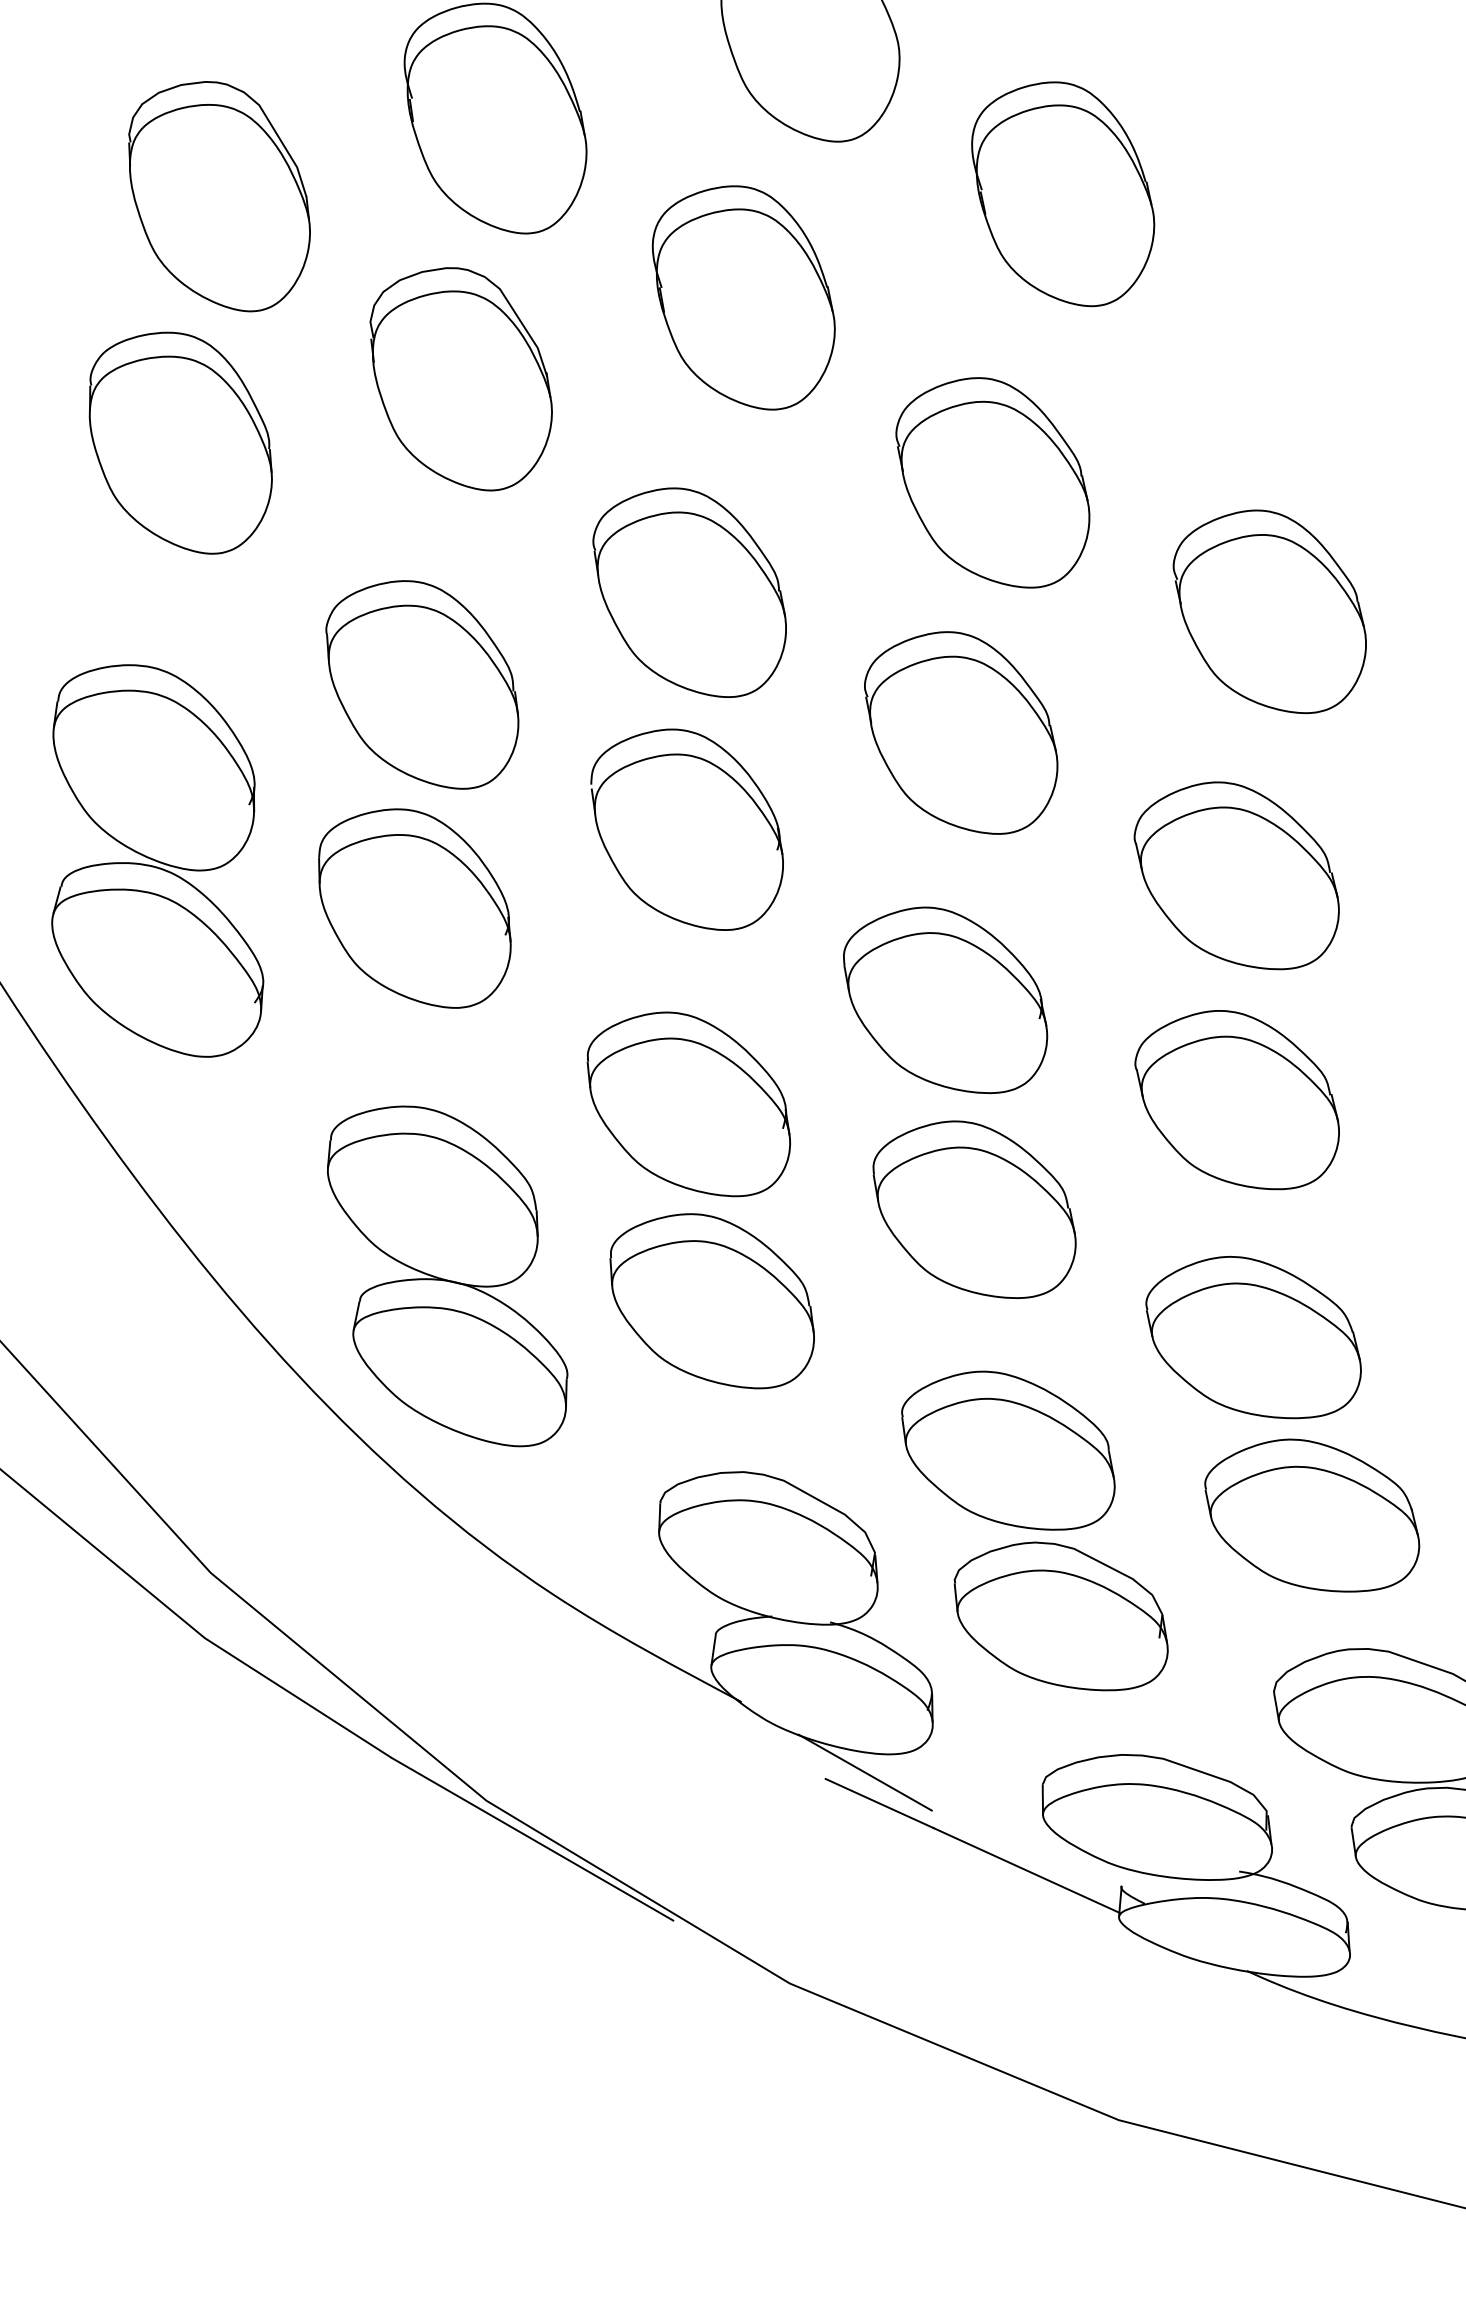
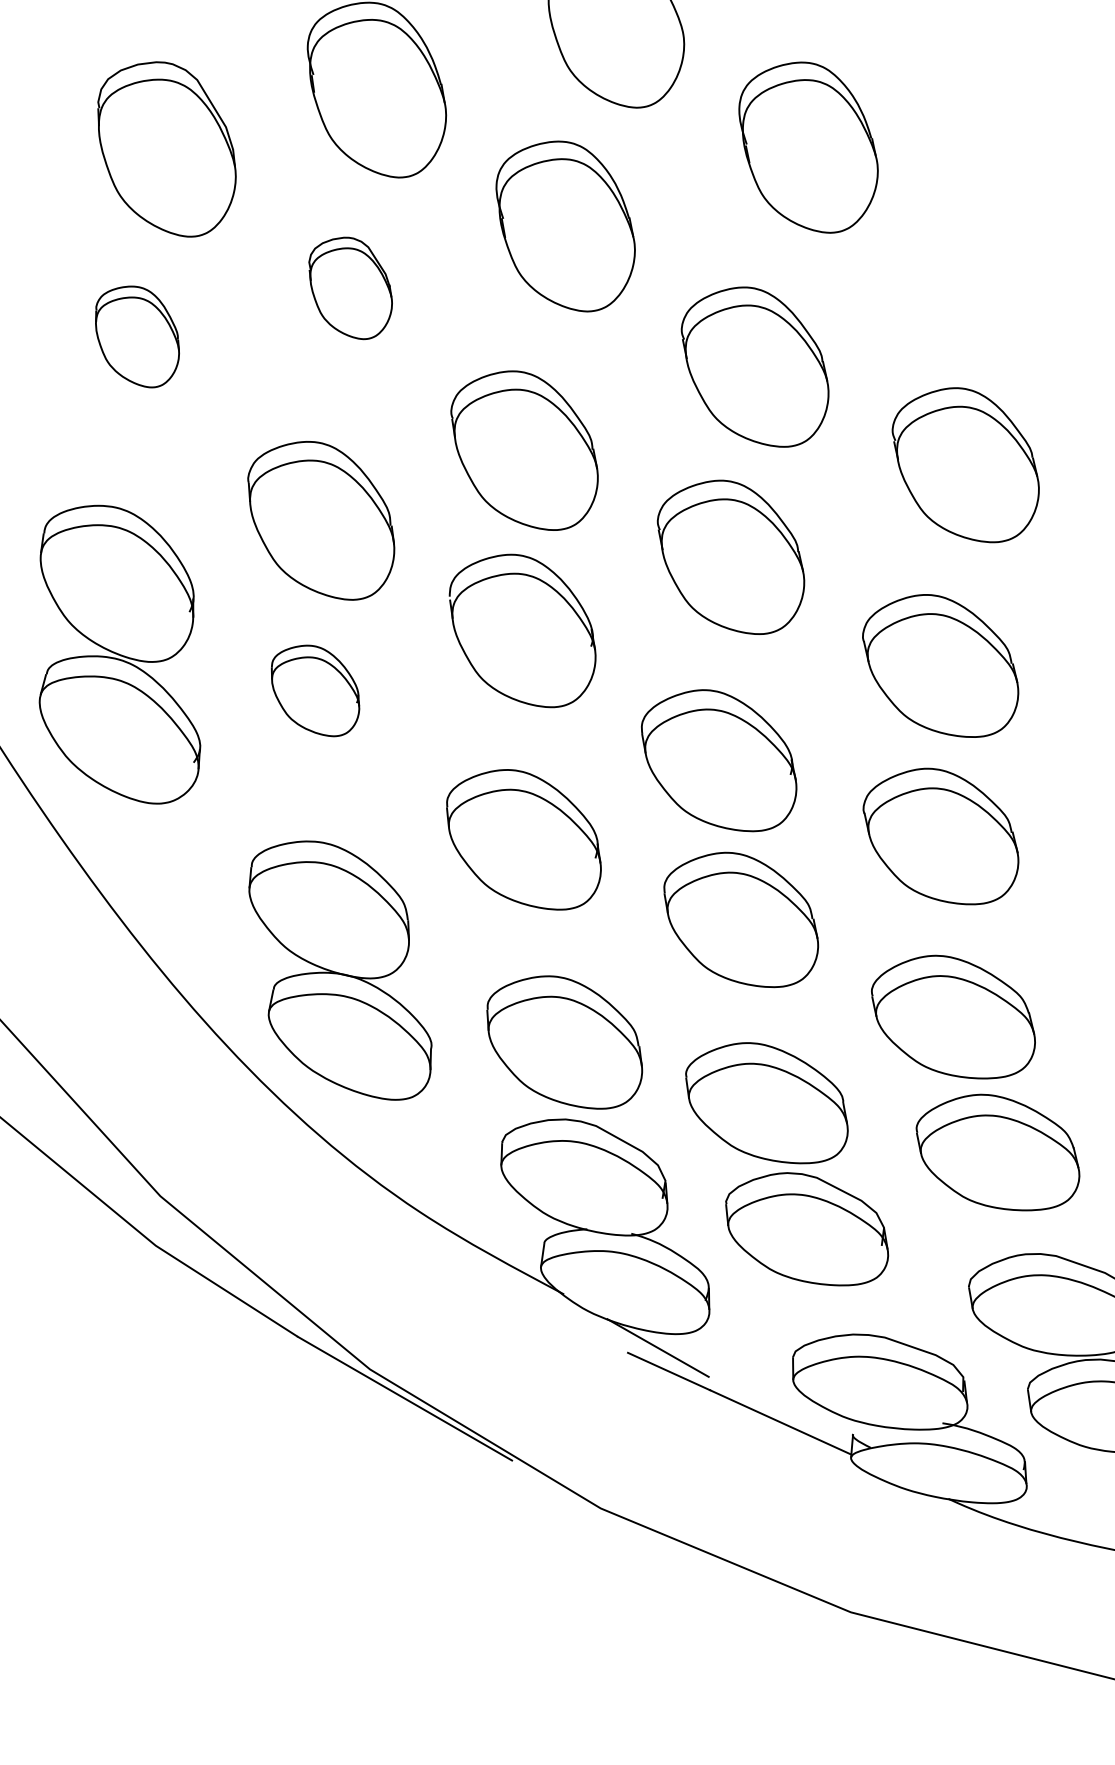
part: (460, 379) -> (350, 288), size x0.6
part: (180, 442) -> (137, 336), size x0.6
part: (414, 908) -> (315, 690), size x0.6
part: (711, 1301) -> (564, 1042), moved

